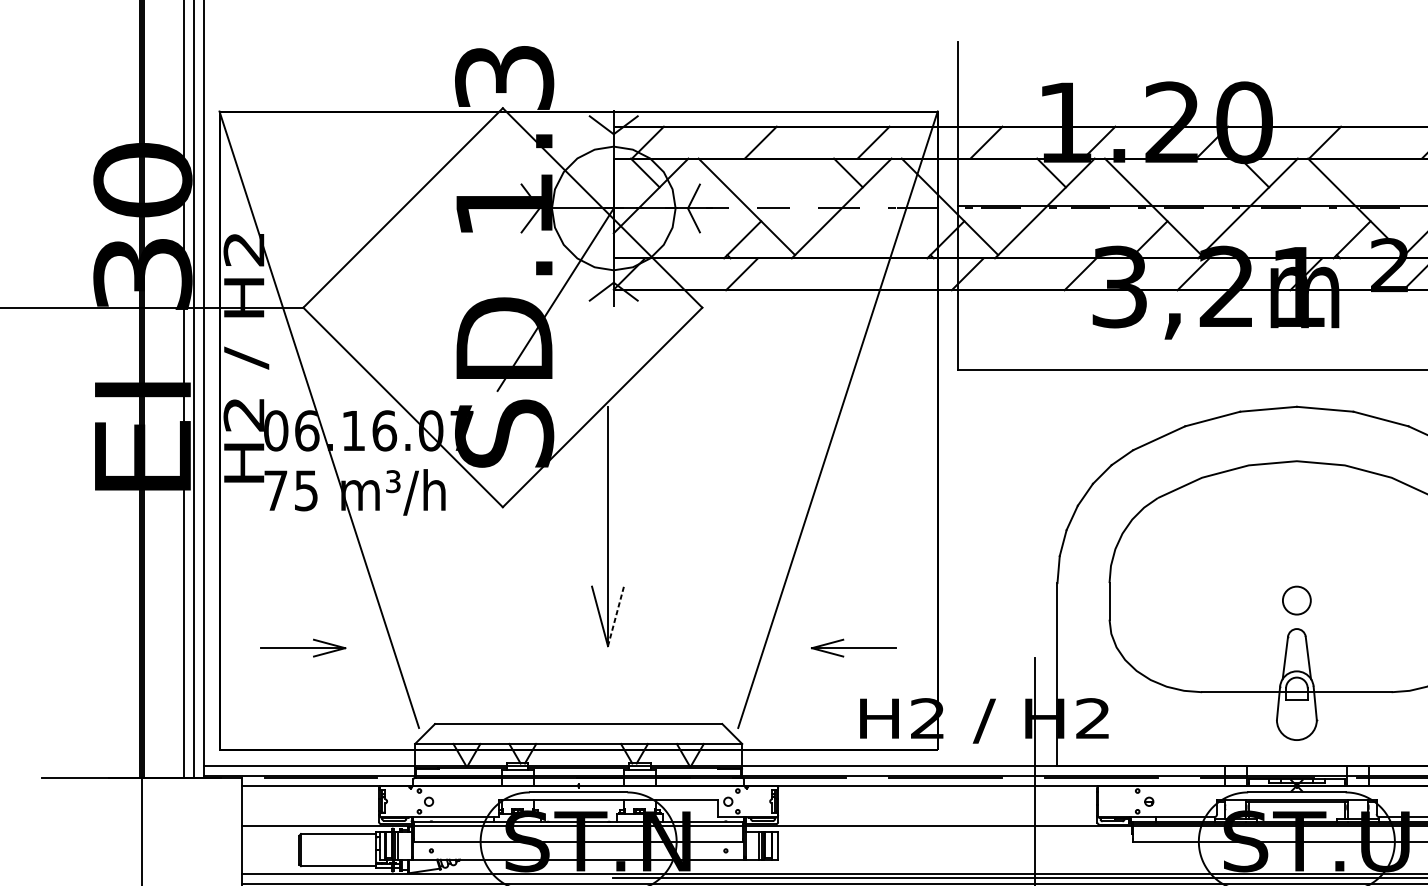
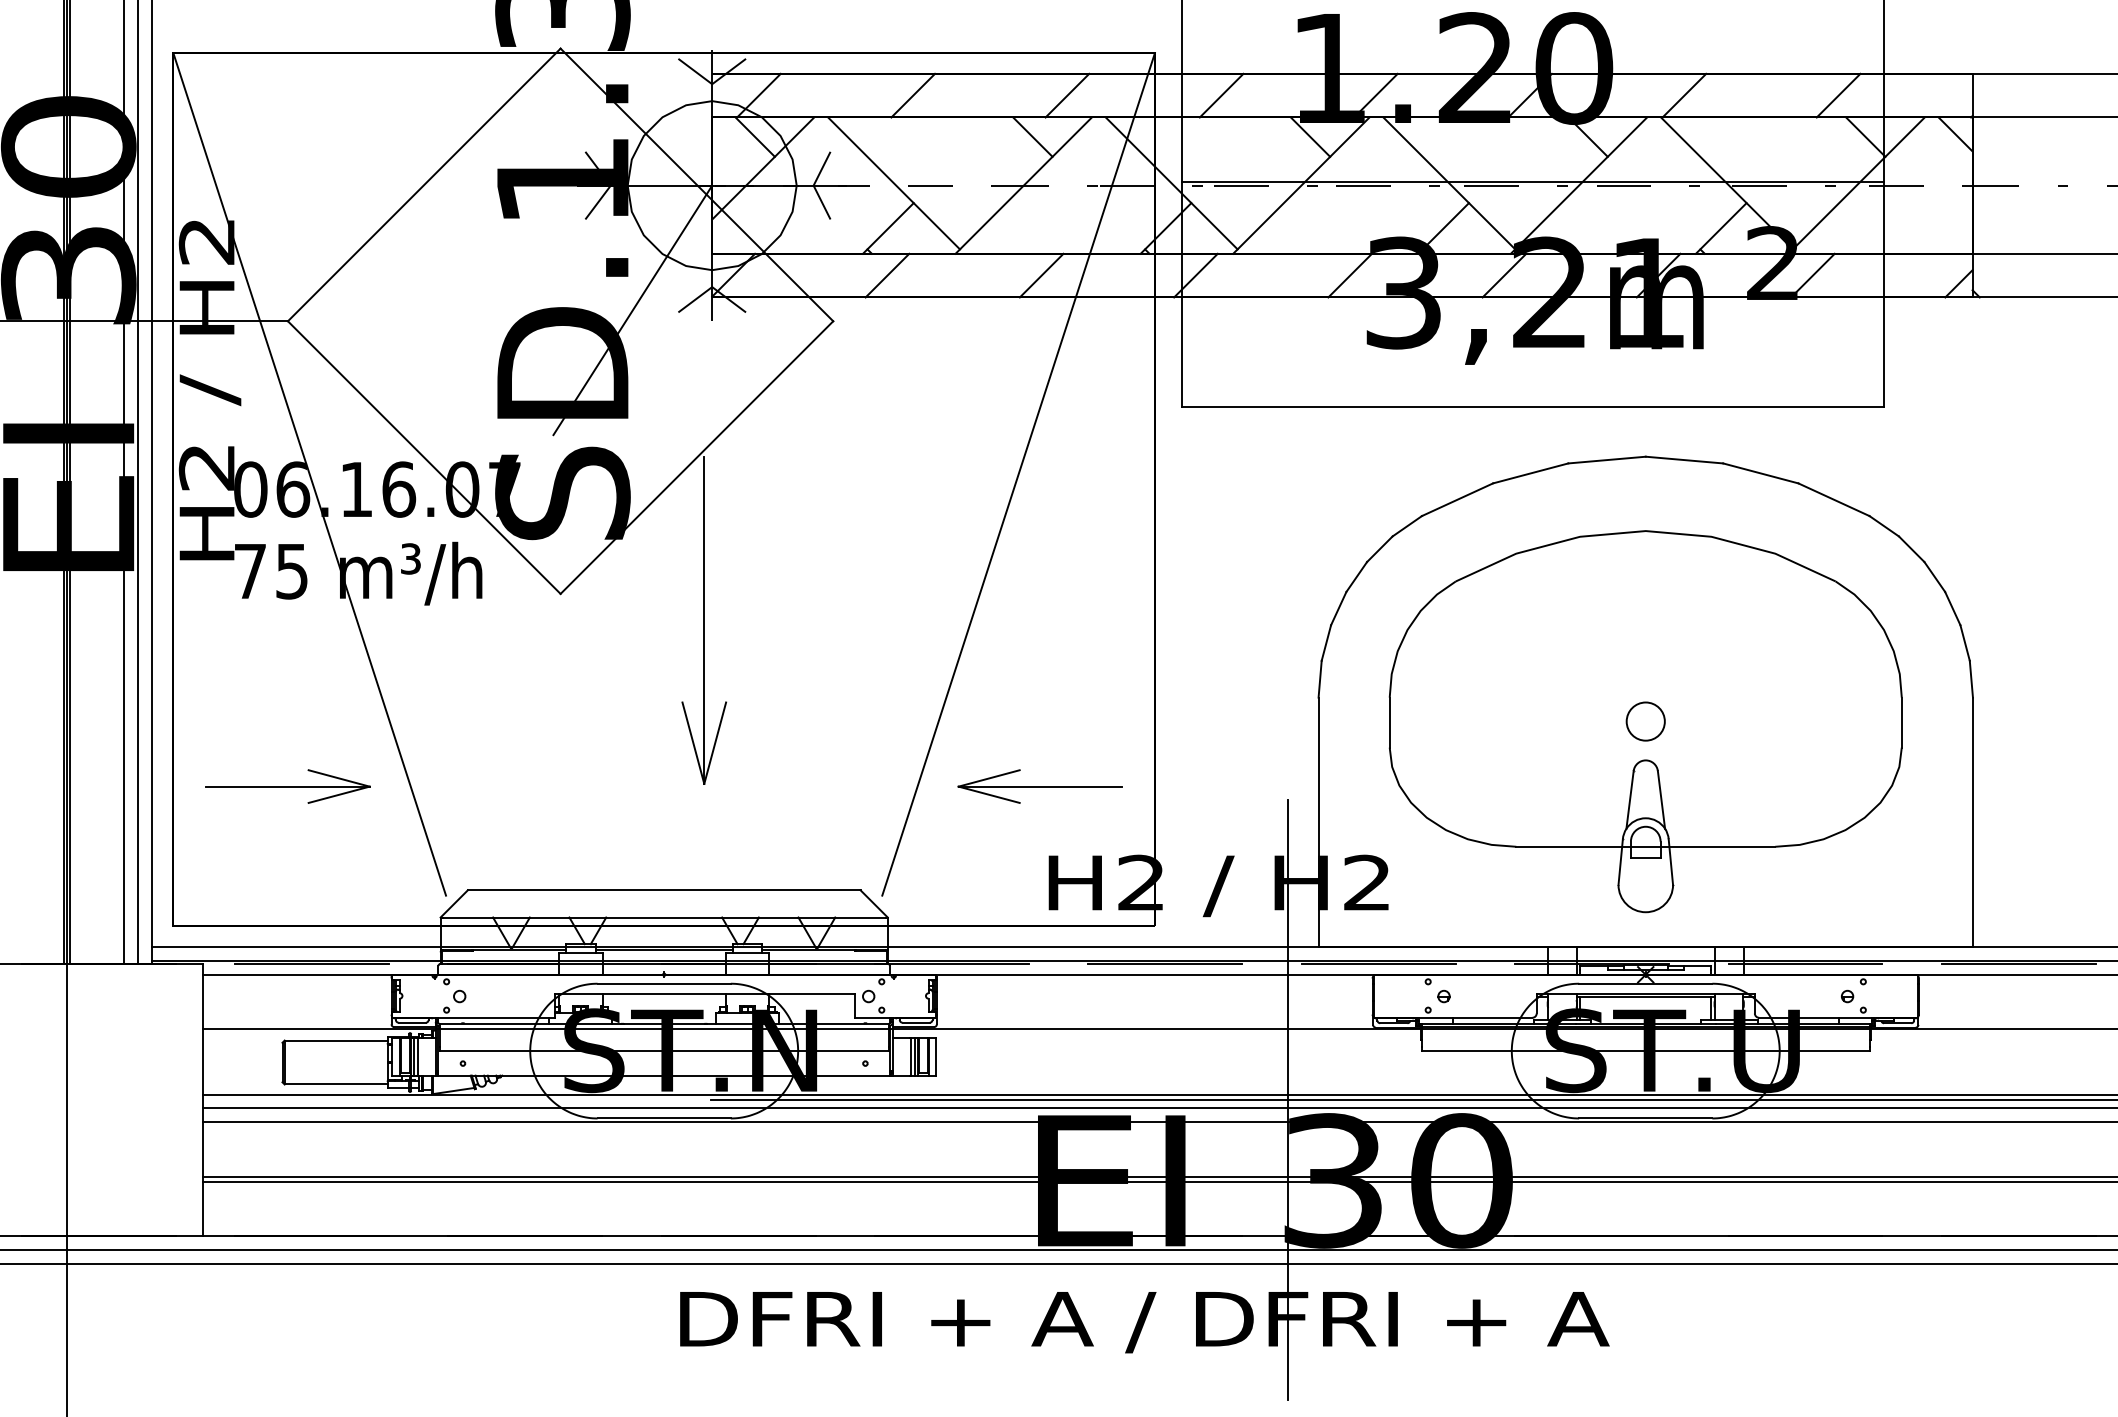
line: (854, 274) -> (1041, 275), added
line: (616, 615) -> (715, 742), dashed -> solid
part: (303, 648) -> (287, 786), size x1.43
part: (853, 648) -> (1039, 786), size x1.43

